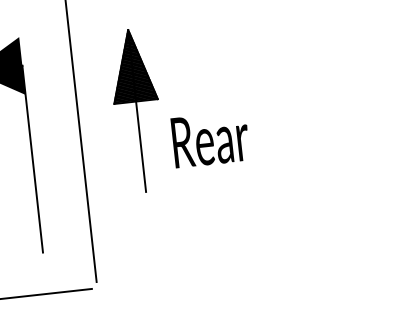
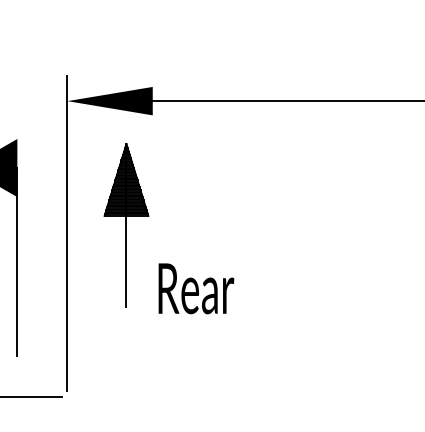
text: (210, 139) -> (196, 288), moved

